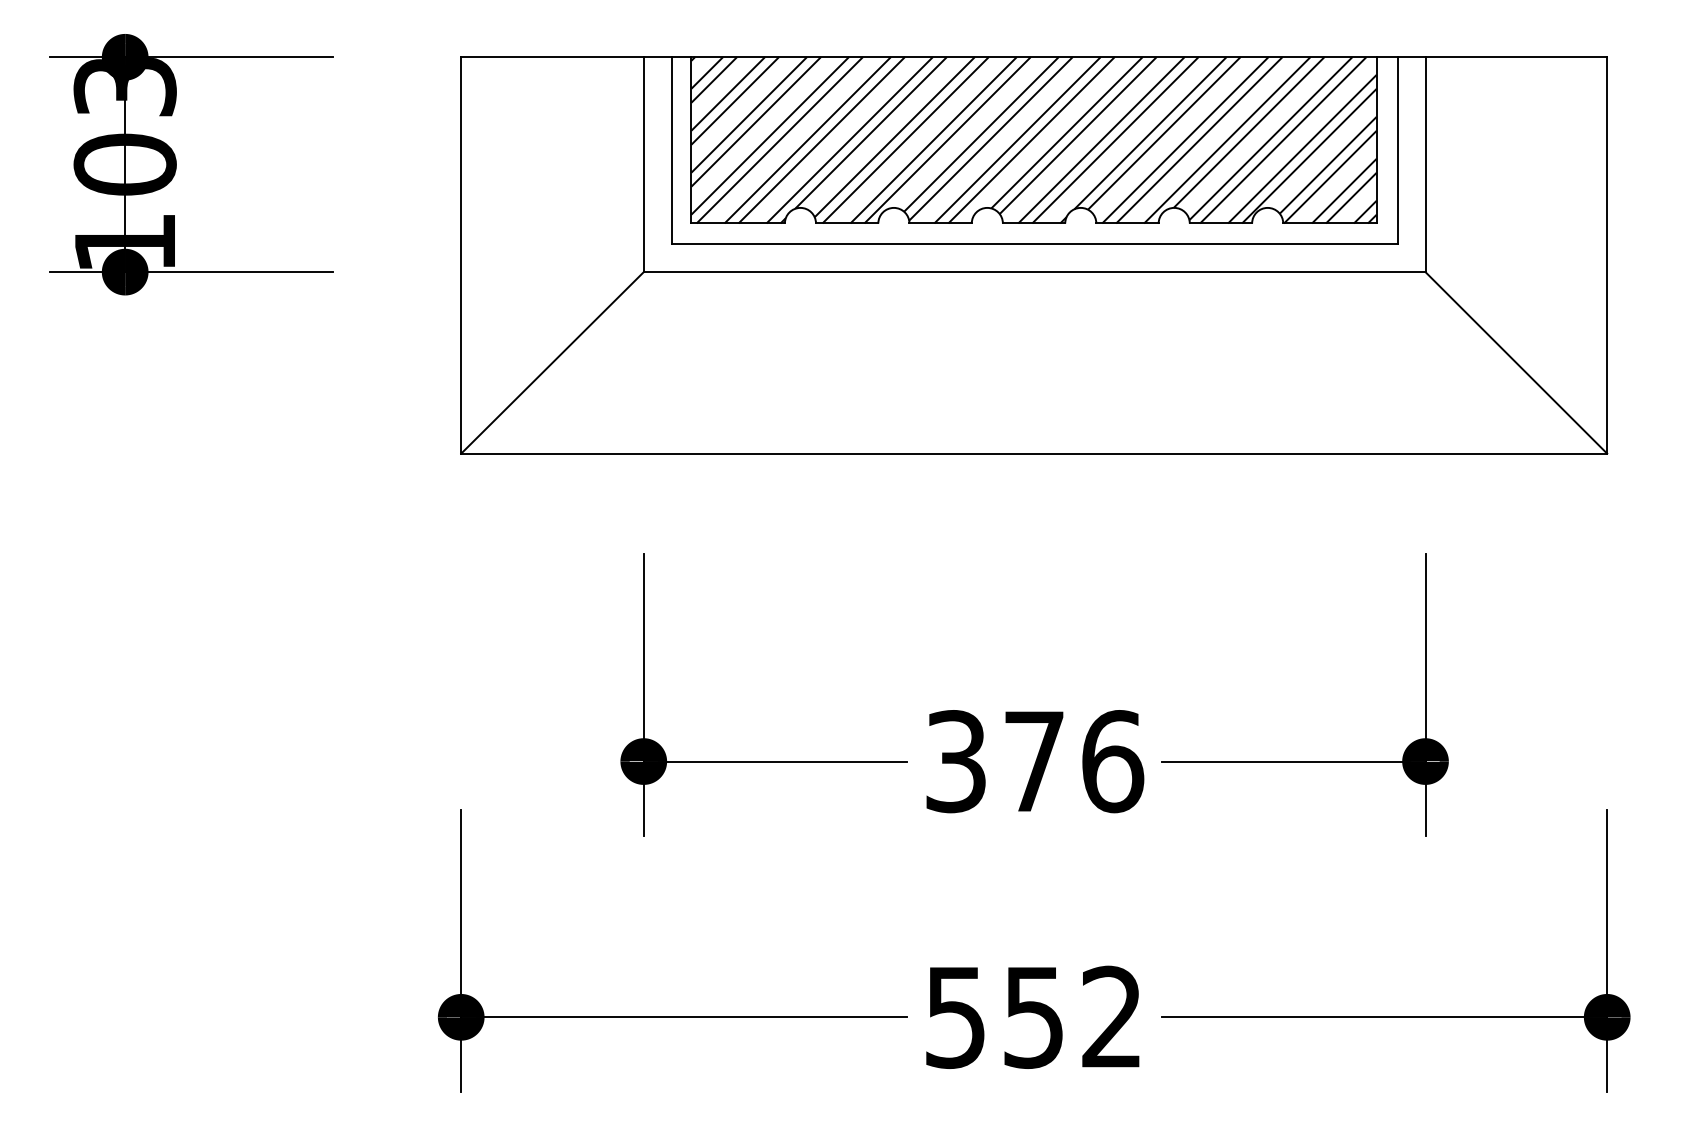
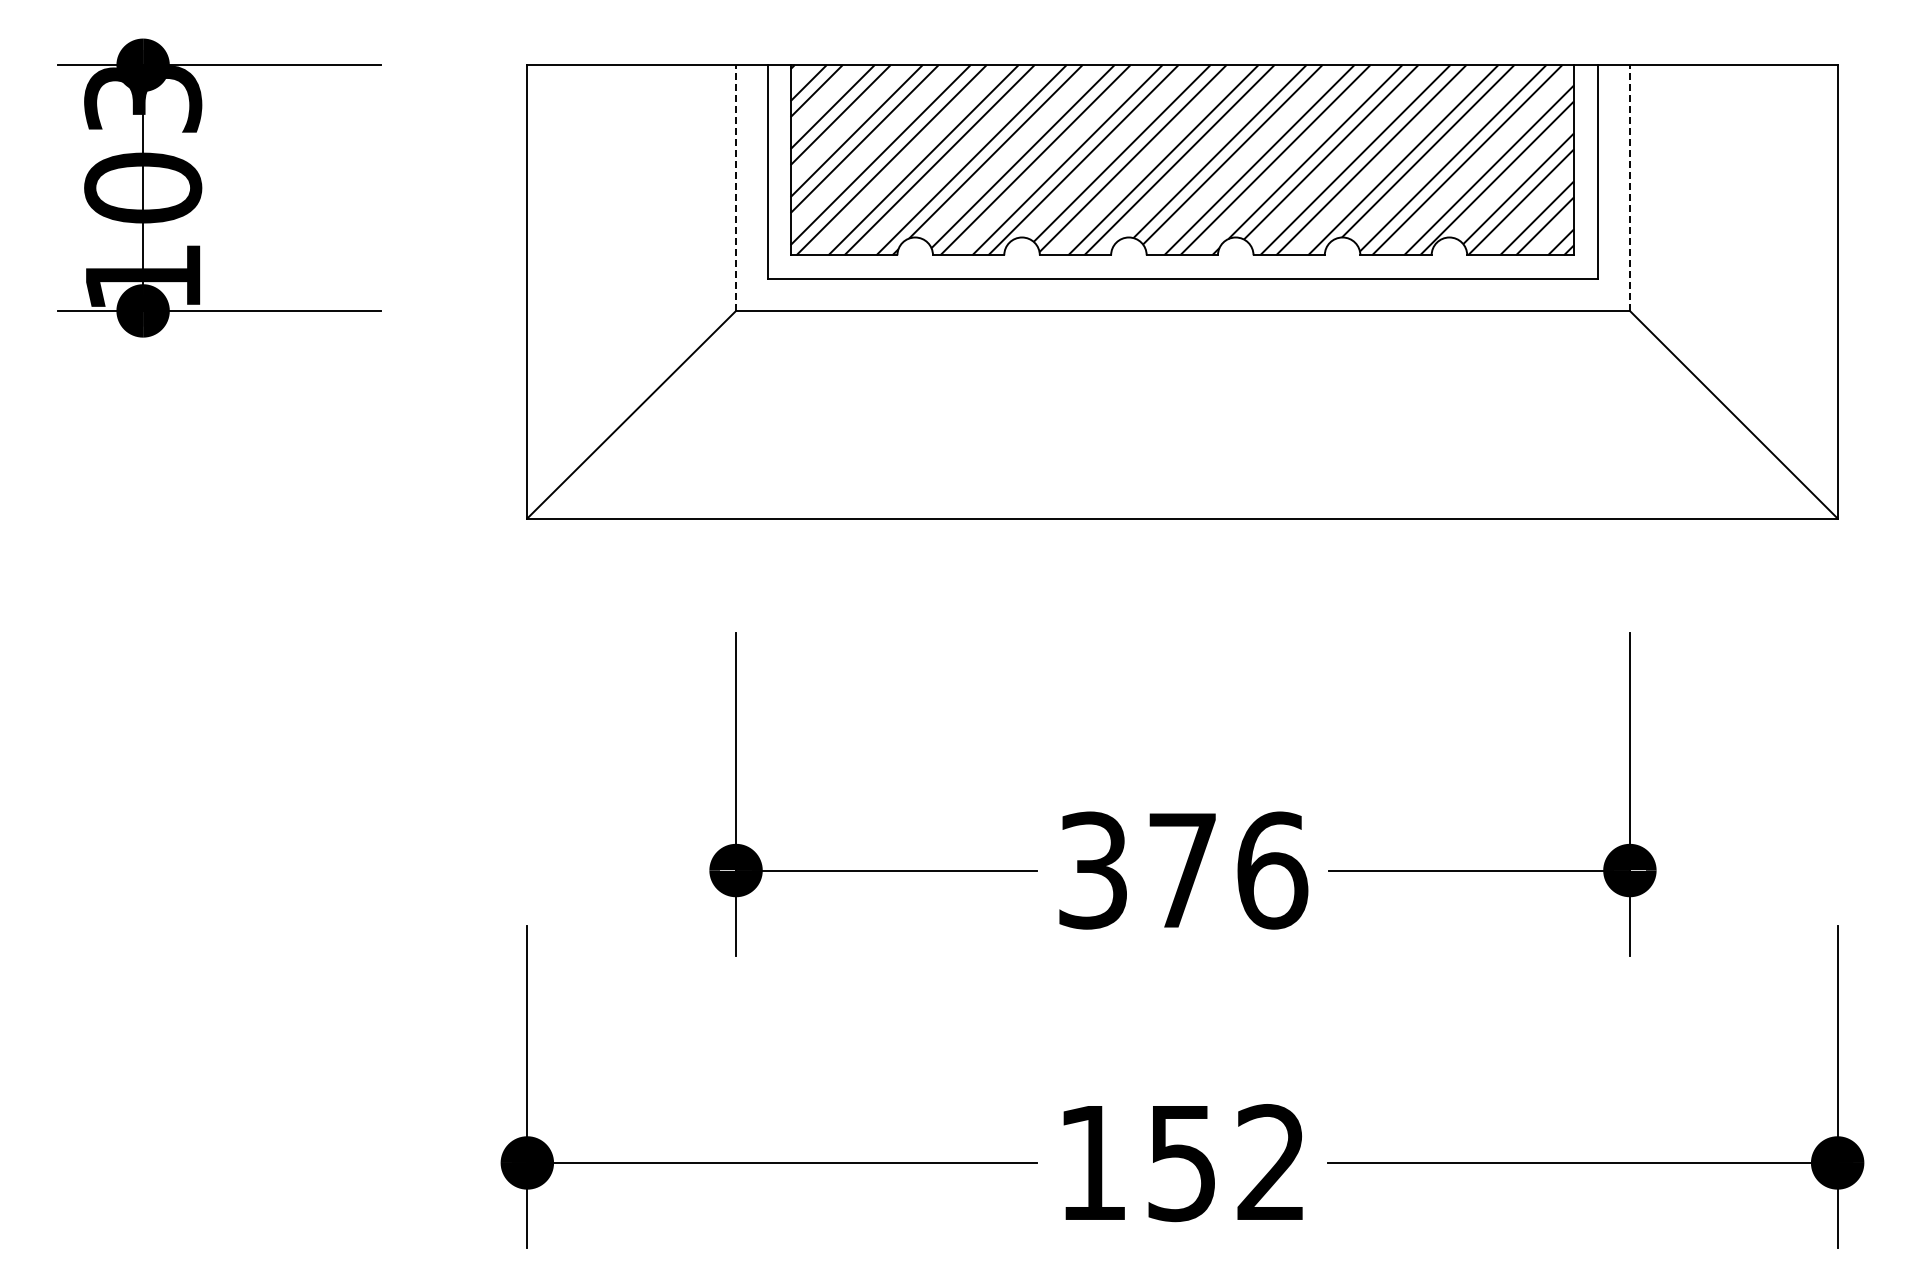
line: (644, 165) -> (736, 188), solid -> dashed
line: (1425, 165) -> (1629, 188), solid -> dashed
text: (955, 1018) -> (1092, 1164), 552 -> 152

